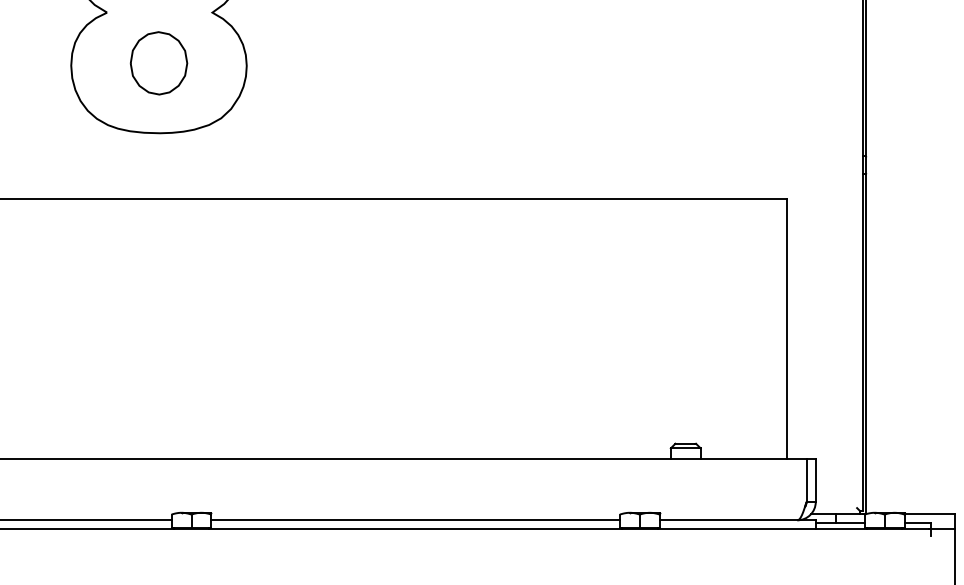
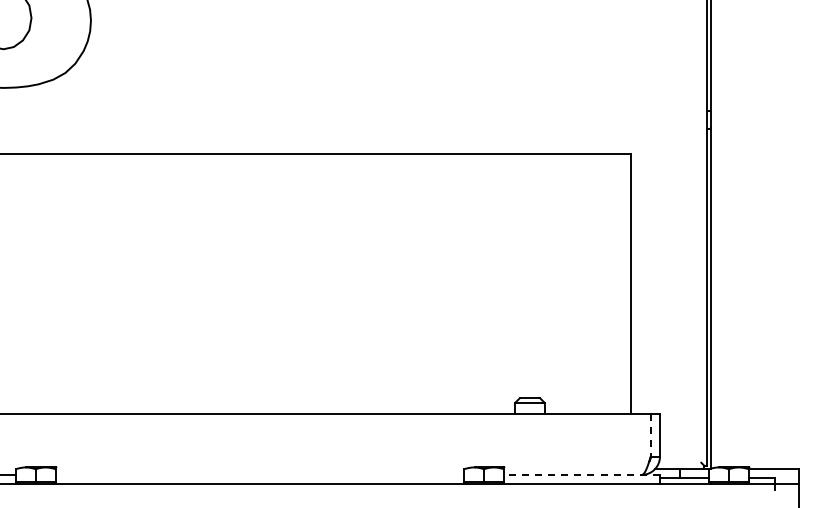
line: (806, 480) -> (650, 435), solid -> dashed
line: (415, 520) -> (259, 475), removed
line: (737, 520) -> (581, 475), solid -> dashed

